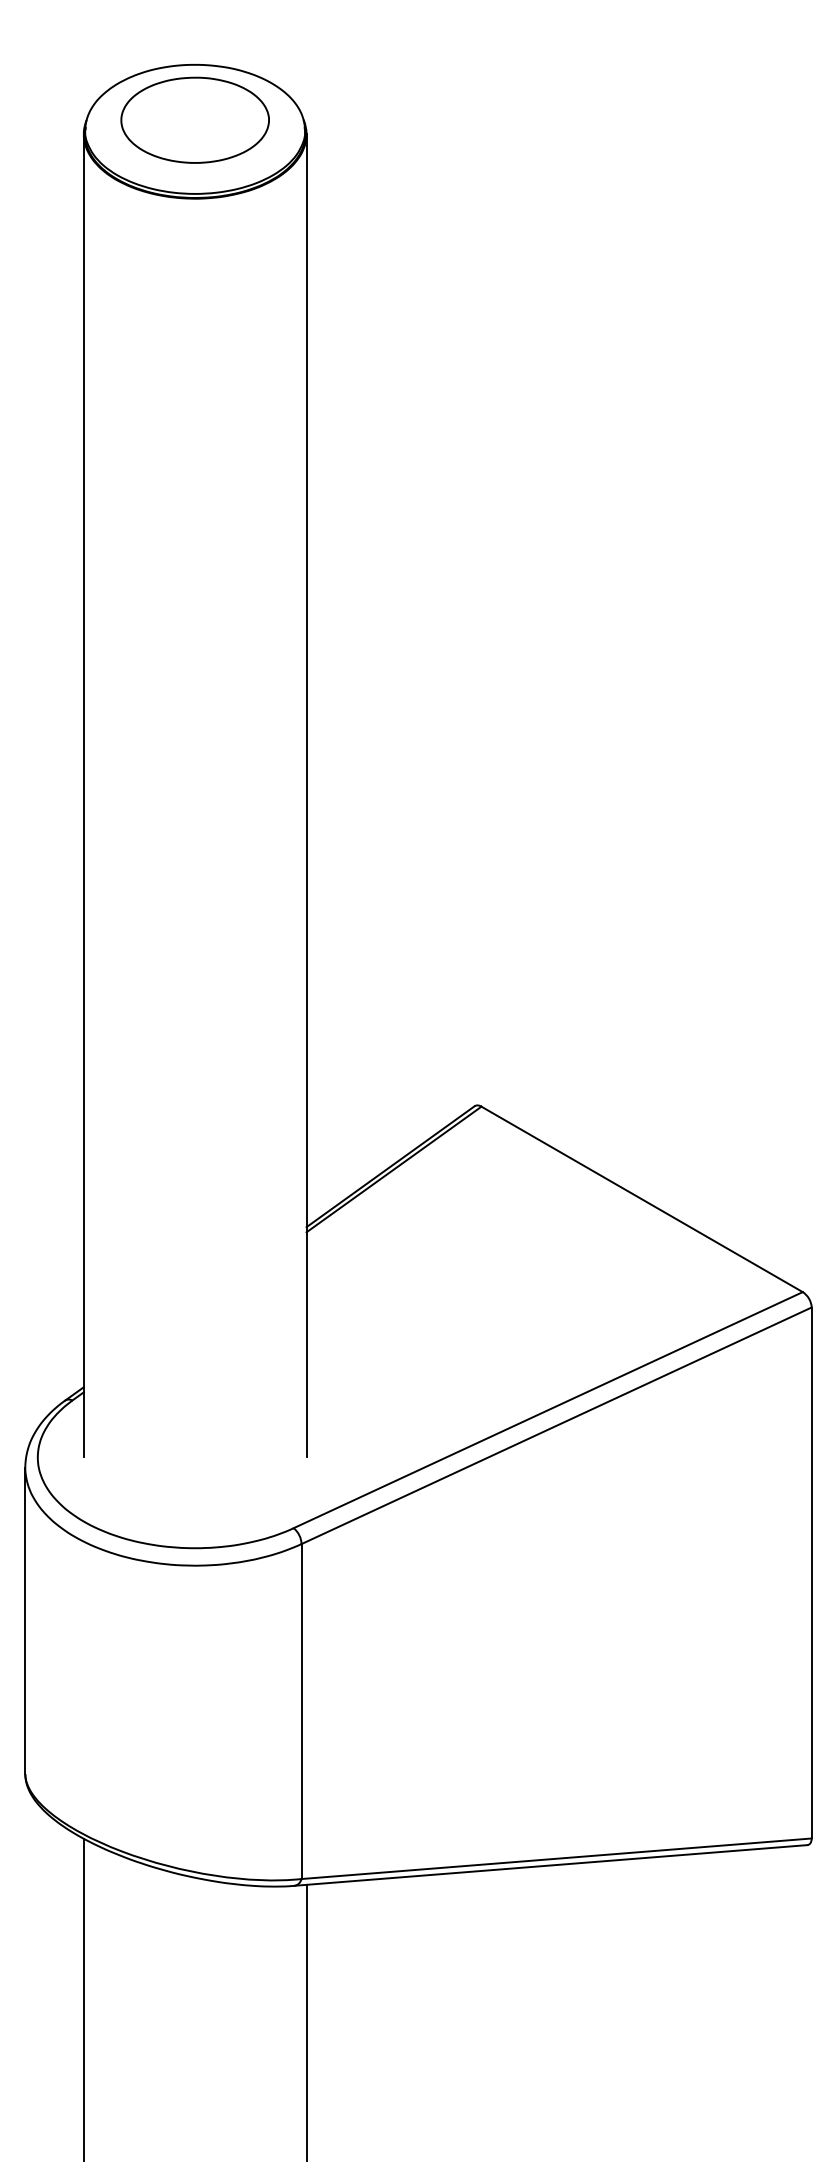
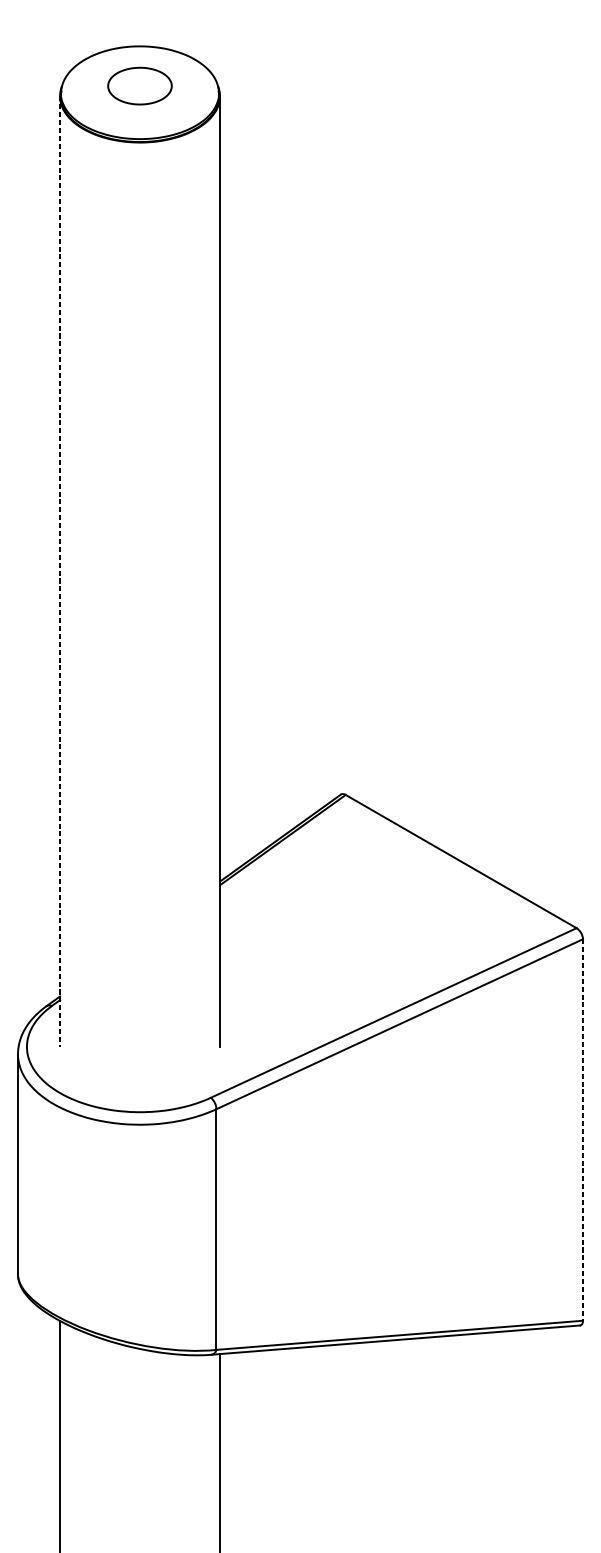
part: (194, 119) -> (139, 85), size x0.6
line: (83, 796) -> (59, 572), solid -> dashed
line: (811, 1573) -> (582, 1130), solid -> dashed

